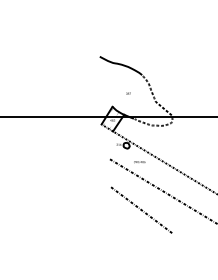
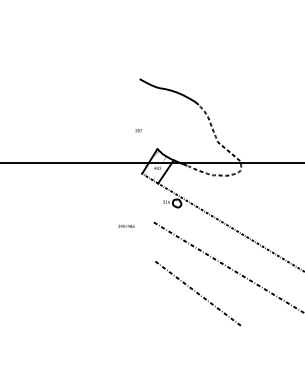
text: (128, 93) -> (138, 130), moved
text: (139, 161) -> (126, 225), moved

